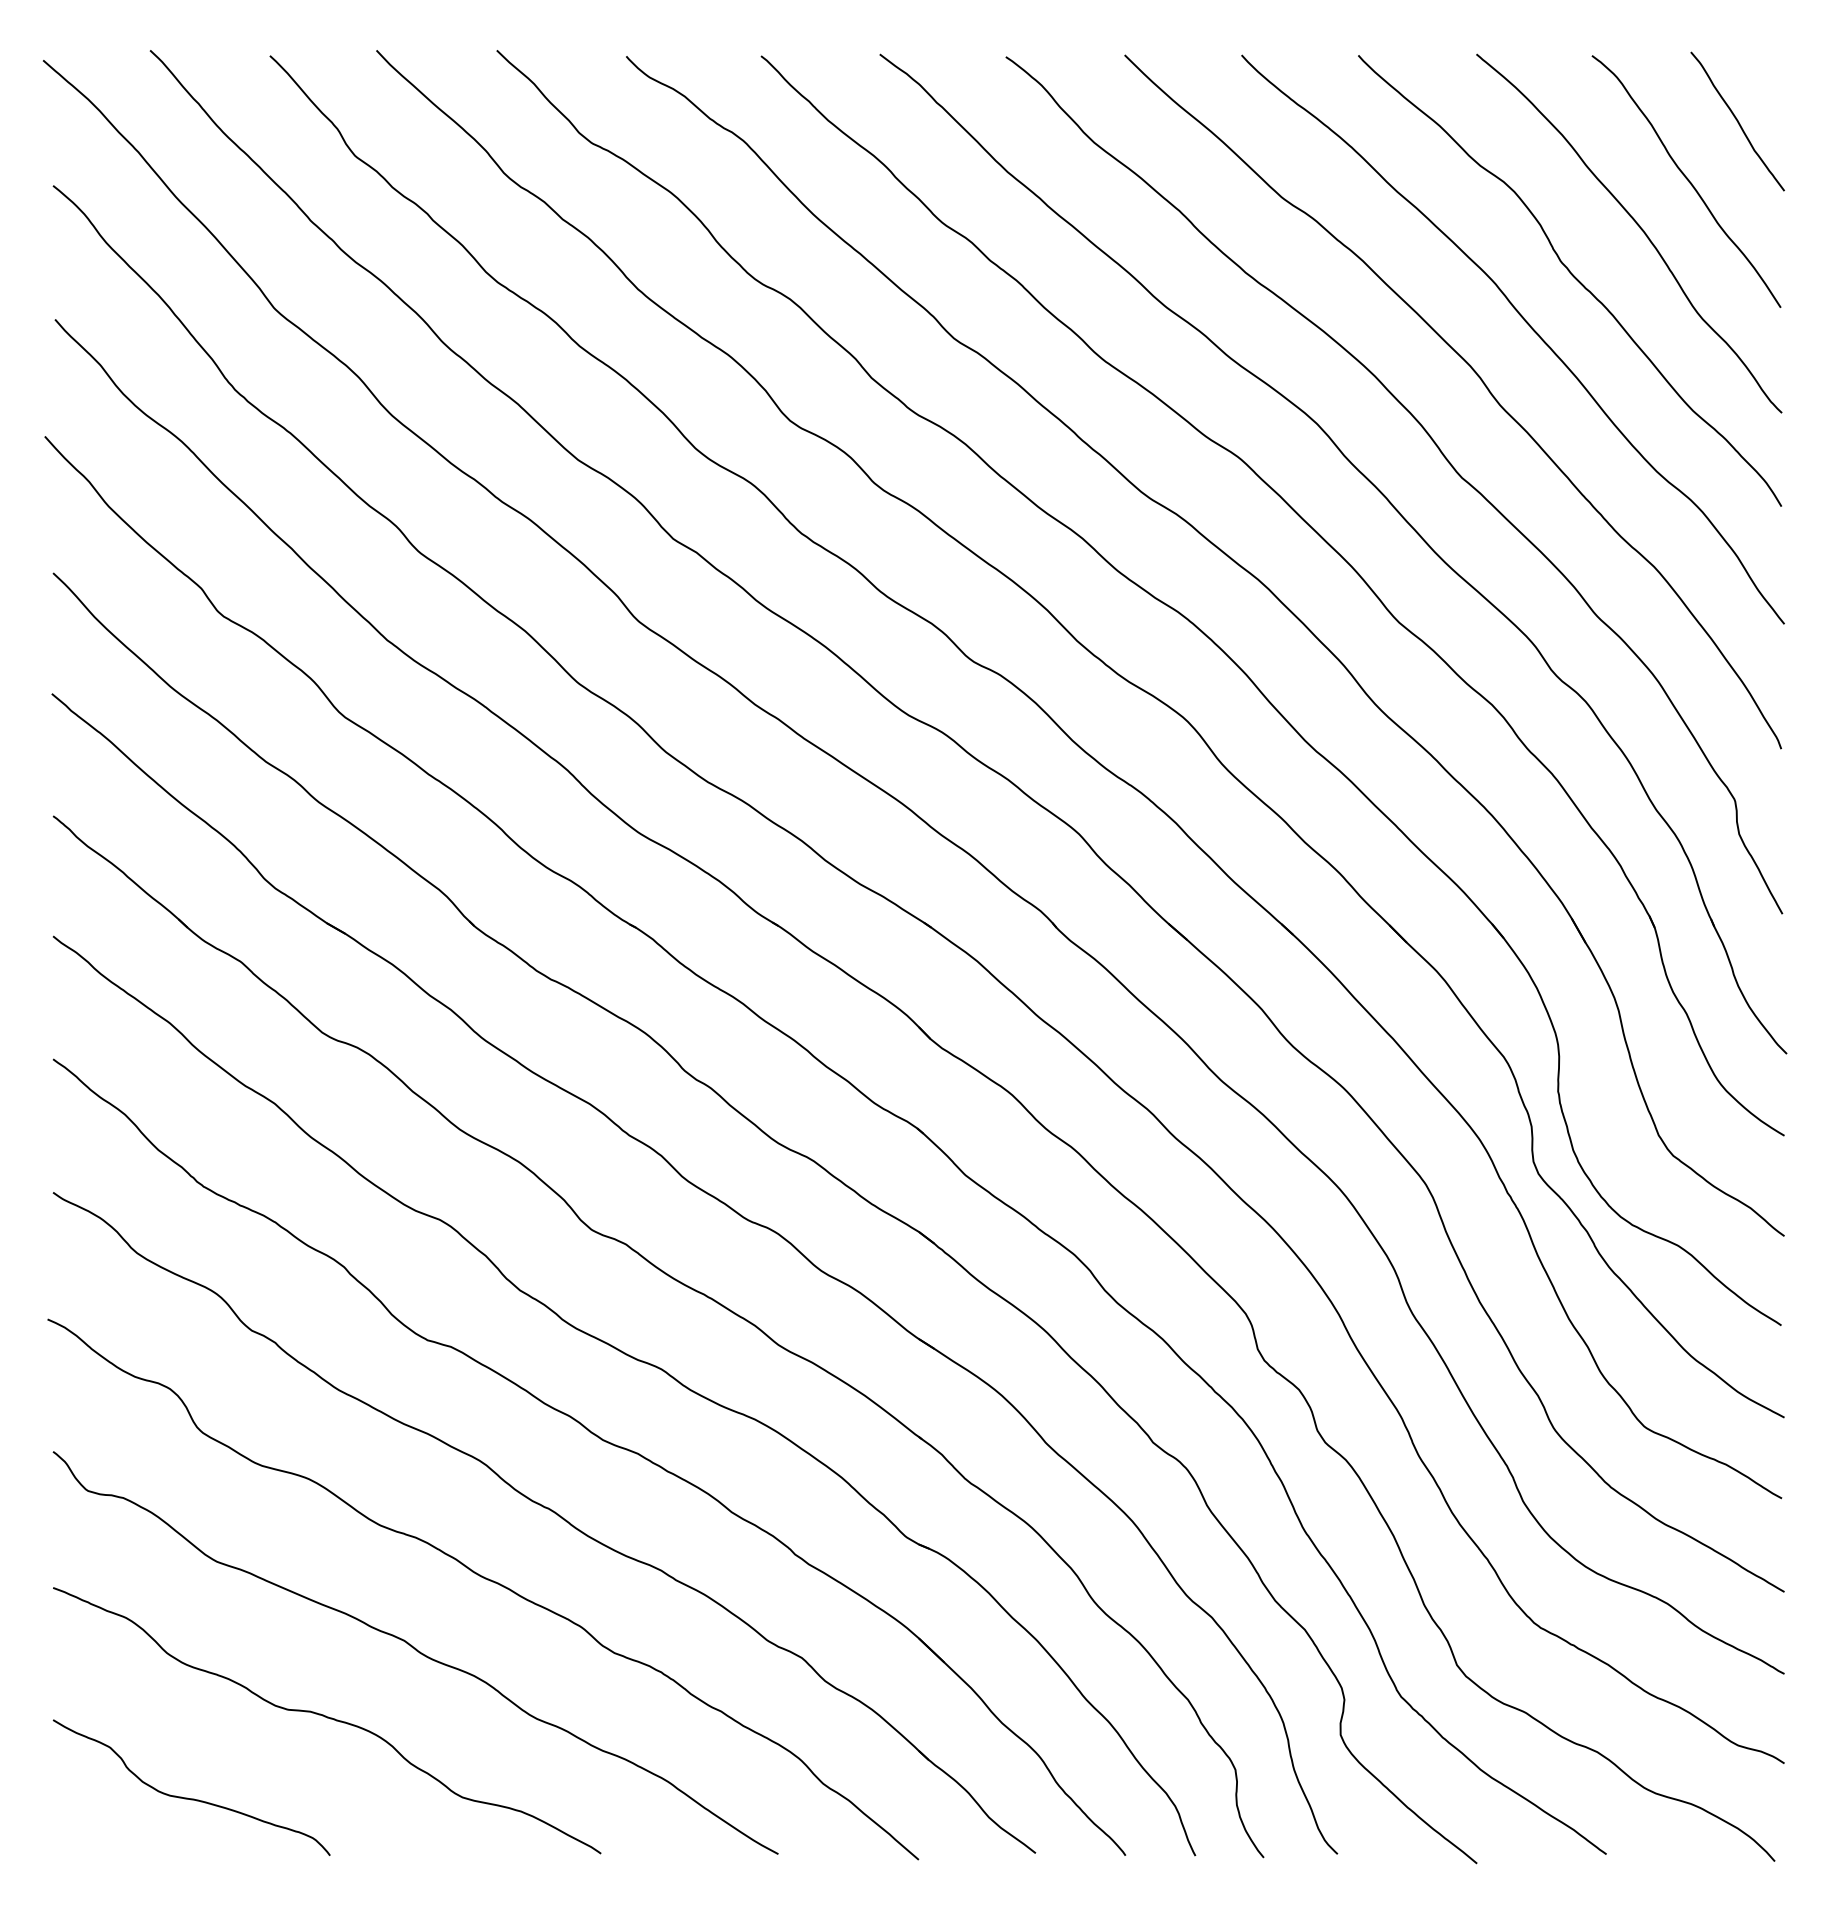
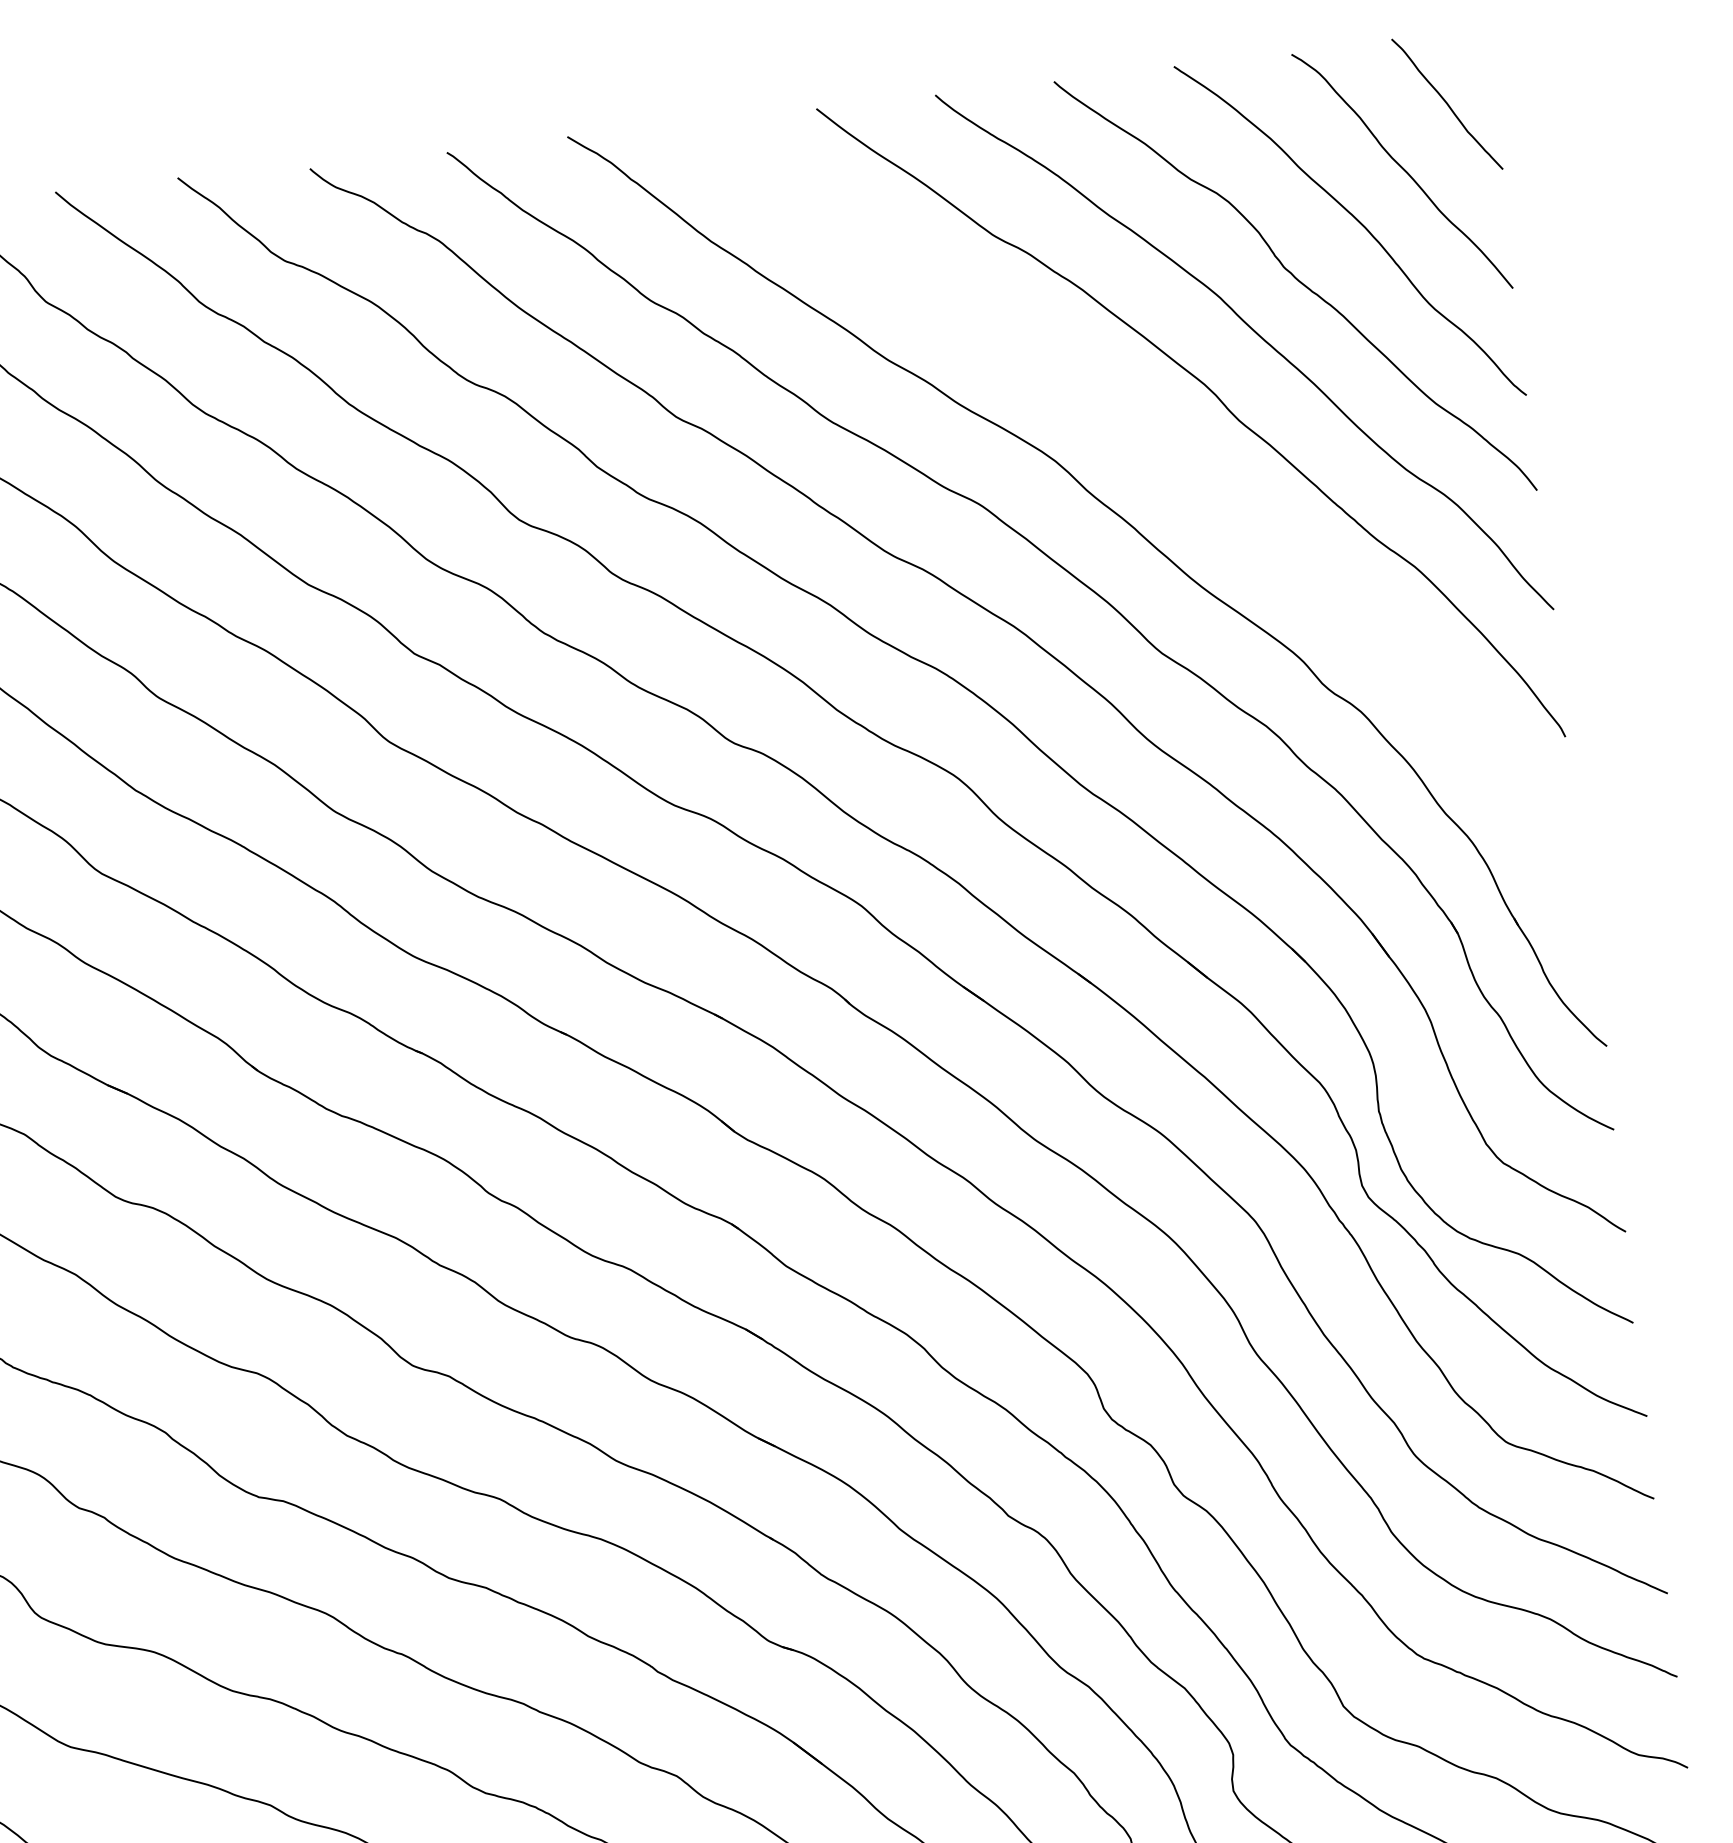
curve: (1441, 454) -> (1185, 477), removed

